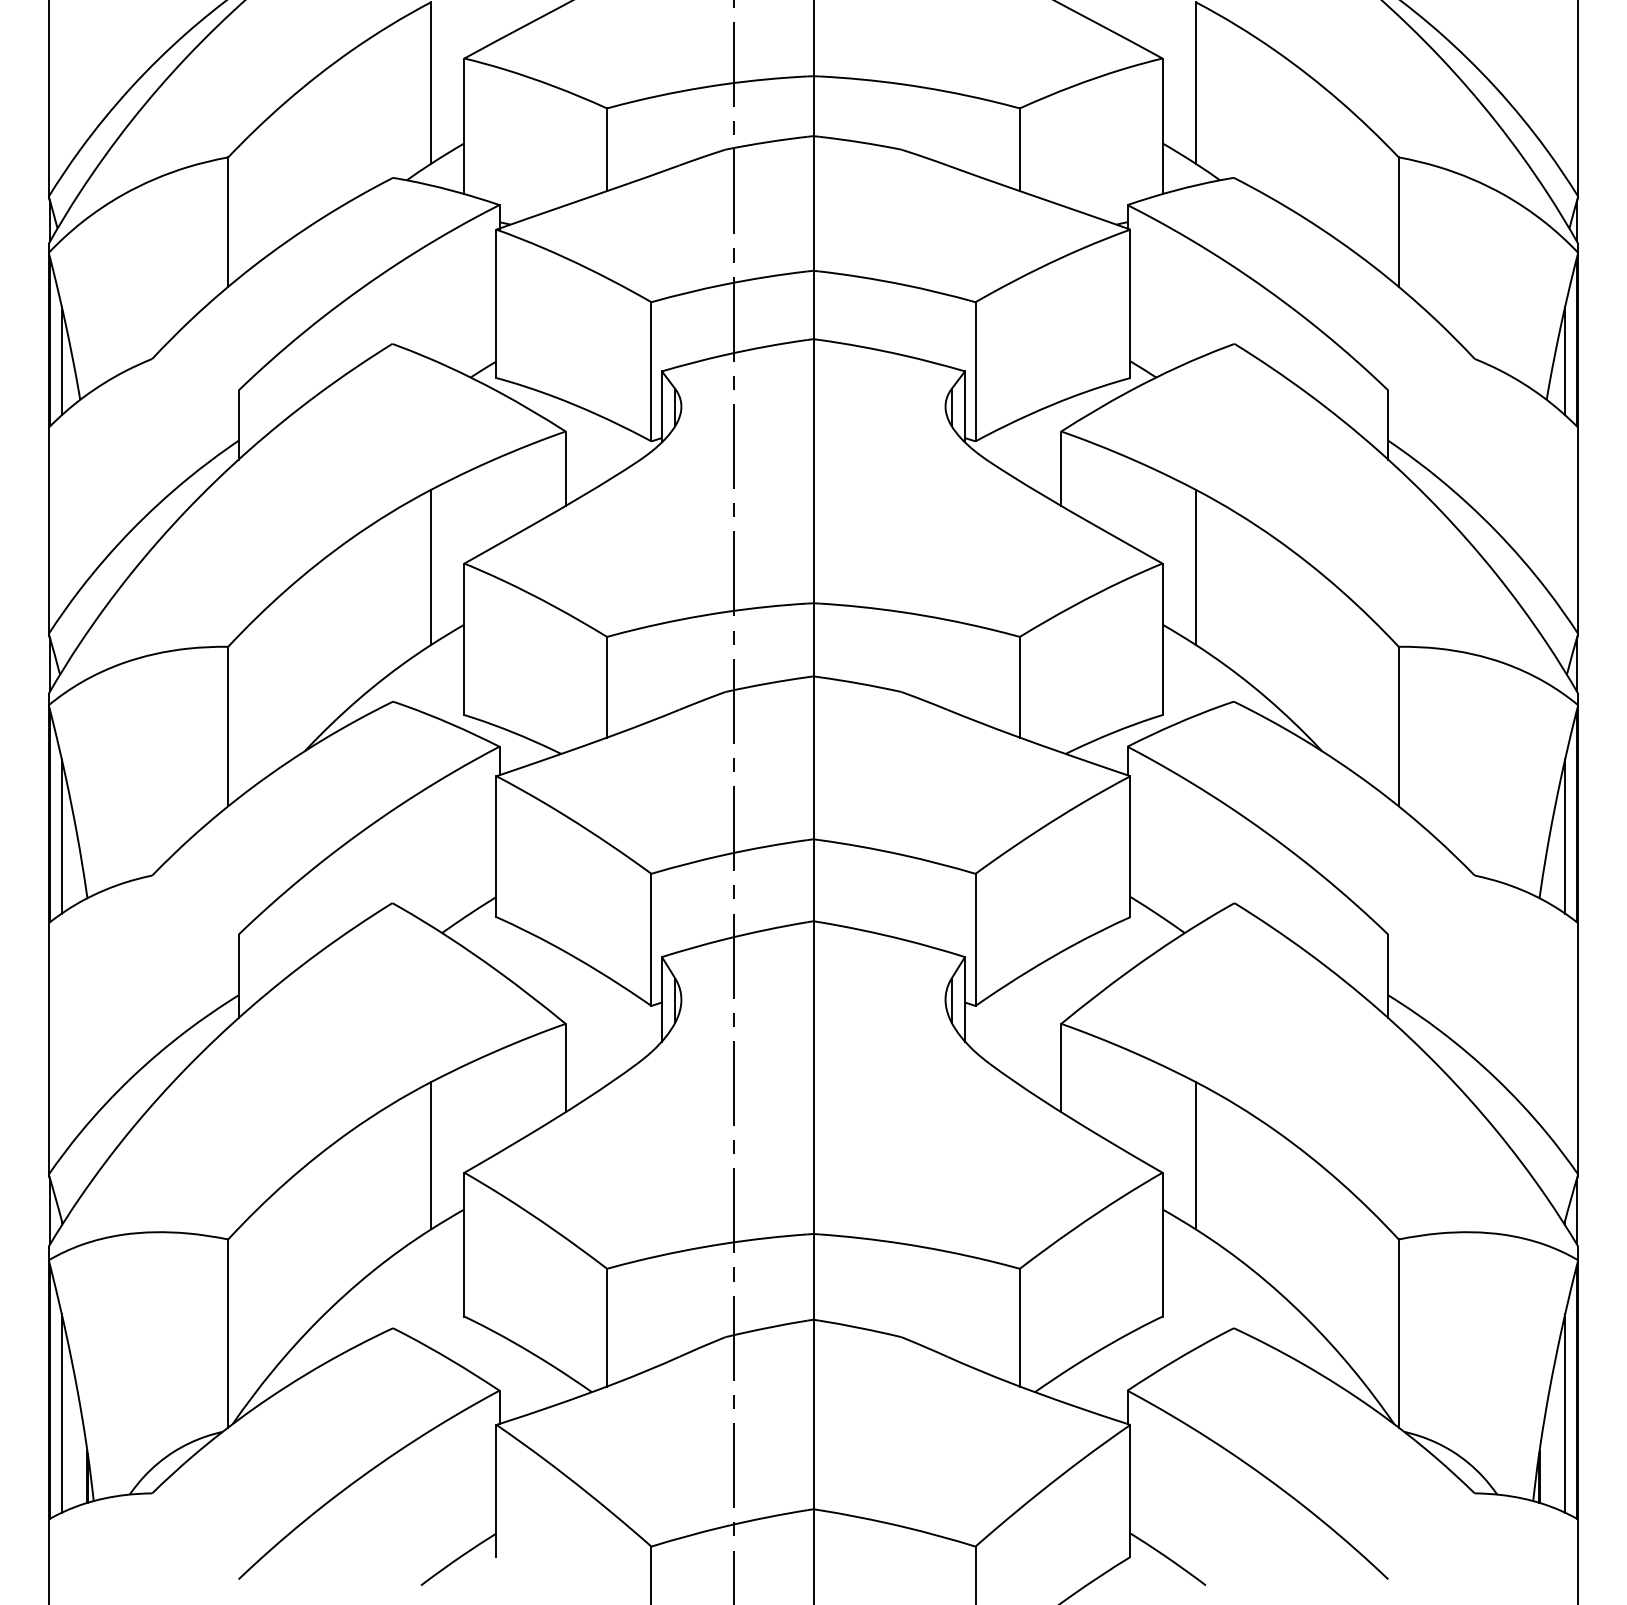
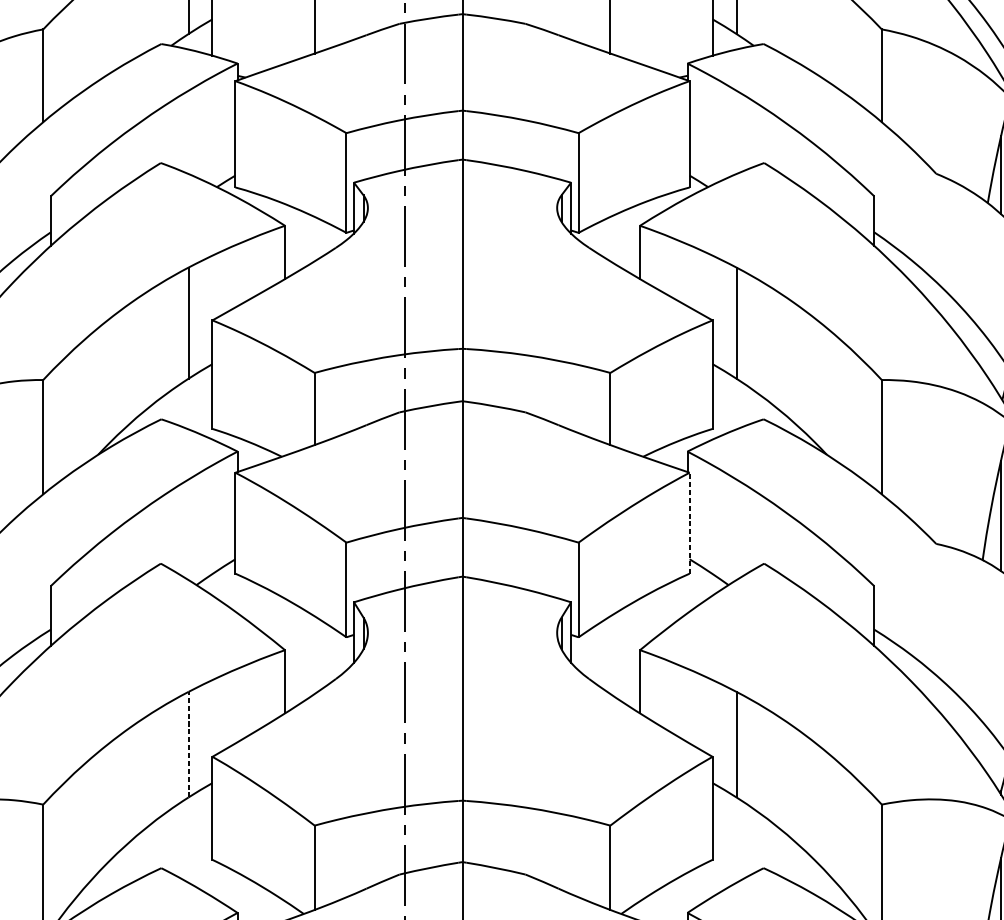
line: (1130, 846) -> (689, 523), solid -> dashed
line: (431, 1155) -> (188, 744), solid -> dashed

